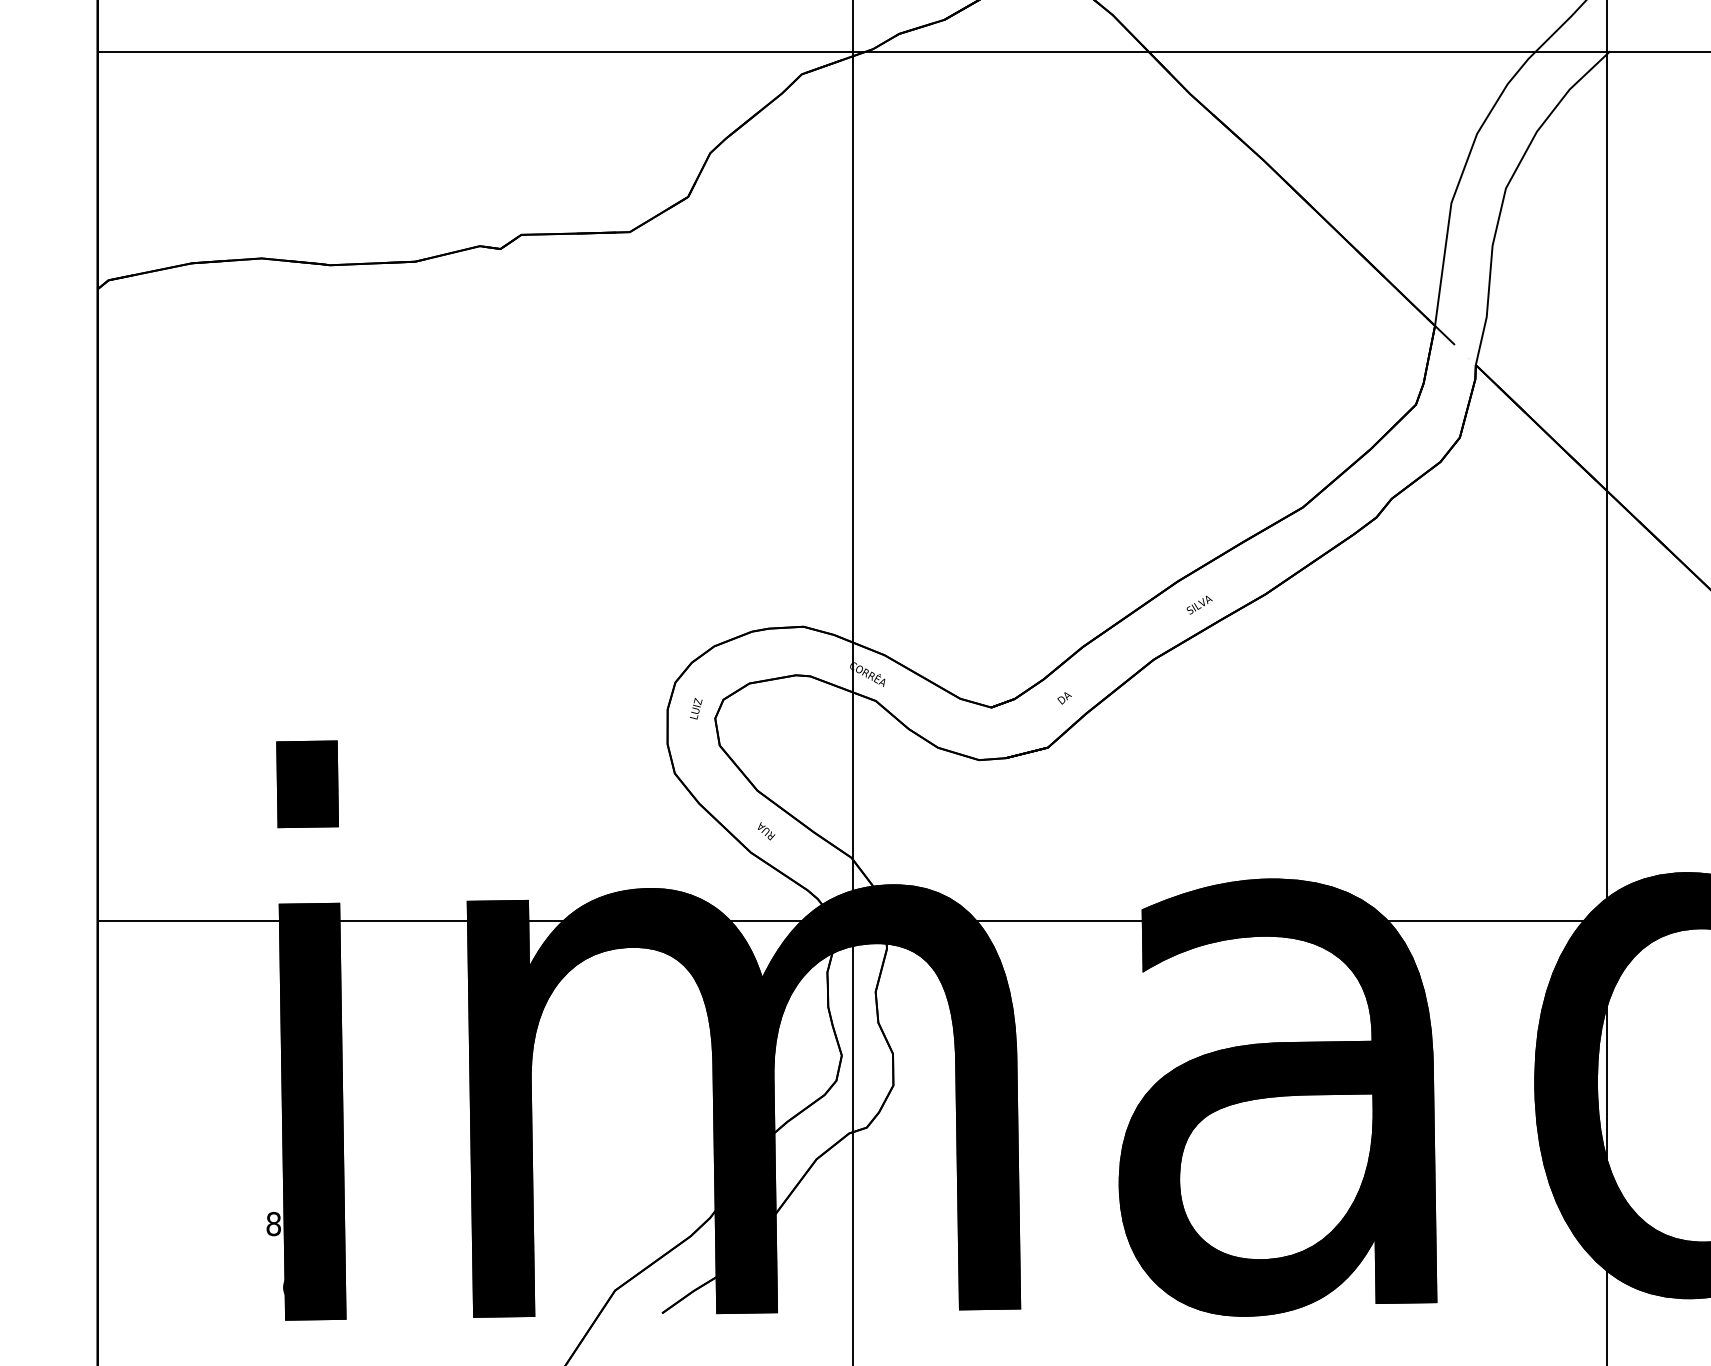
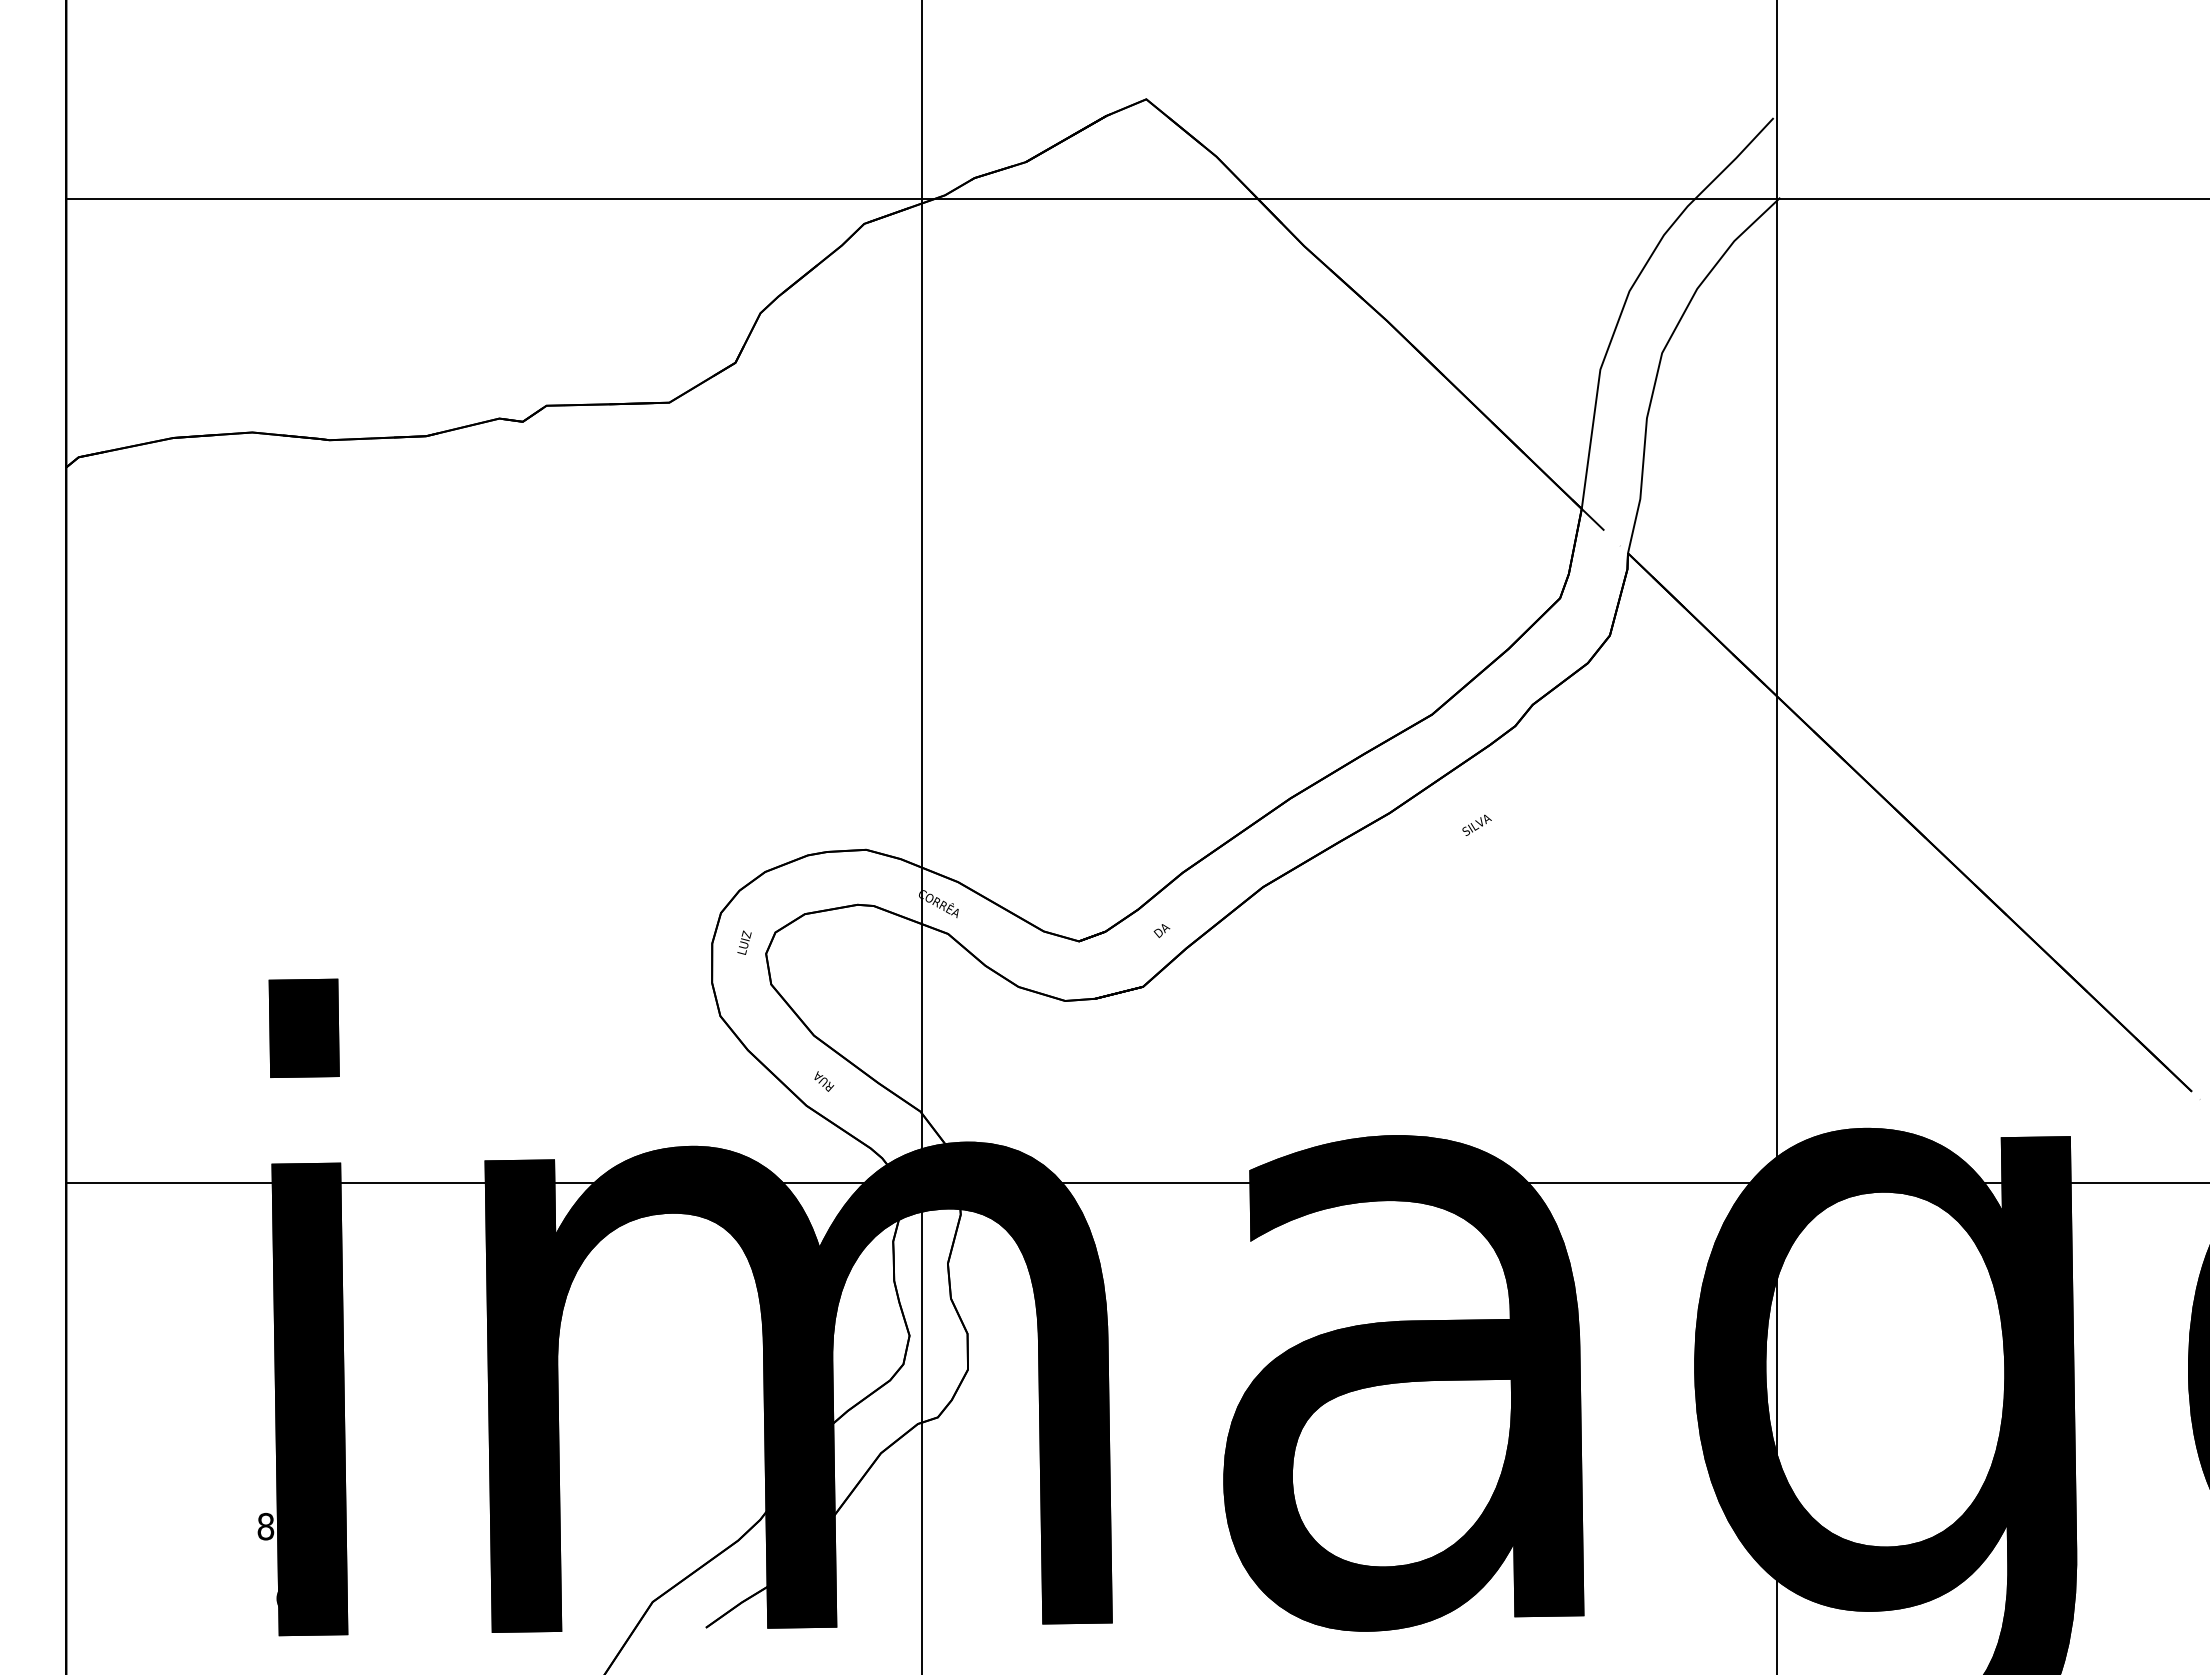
text: (1199, 604) -> (1476, 824), moved

